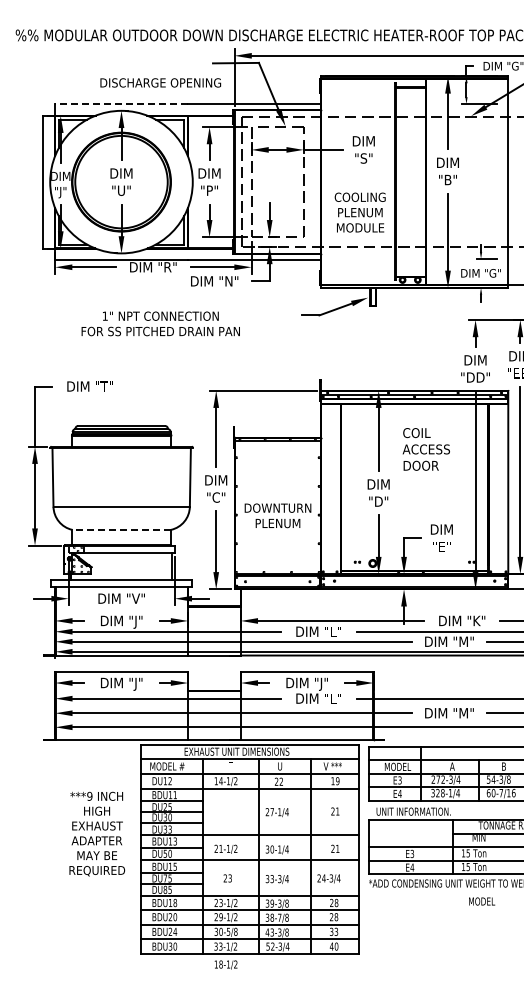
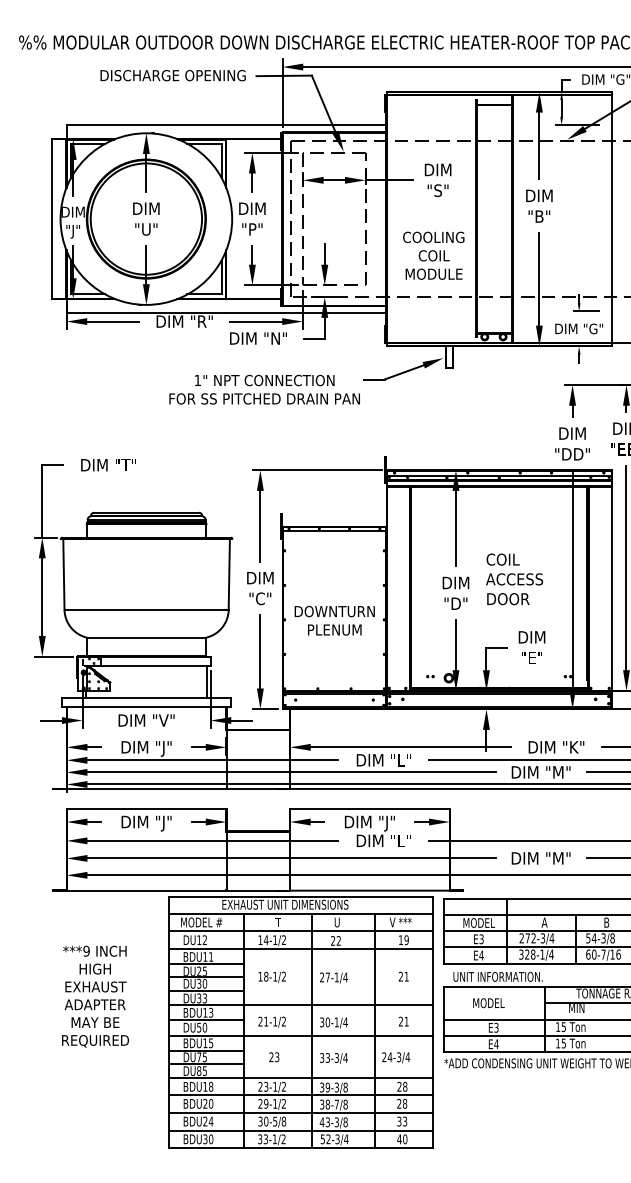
text: (160, 82) -> (172, 75), moved
line: (121, 104) -> (146, 125), dashed -> solid
text: (360, 212) -> (434, 255), PLENUM -> COIL
text: (160, 323) -> (264, 389), moved
text: (425, 449) -> (513, 579), moved
line: (121, 529) -> (146, 637), dashed -> solid
text: (97, 833) -> (95, 995), moved
text: (482, 901) -> (489, 1003), moved
text: (225, 964) -> (271, 976), moved

